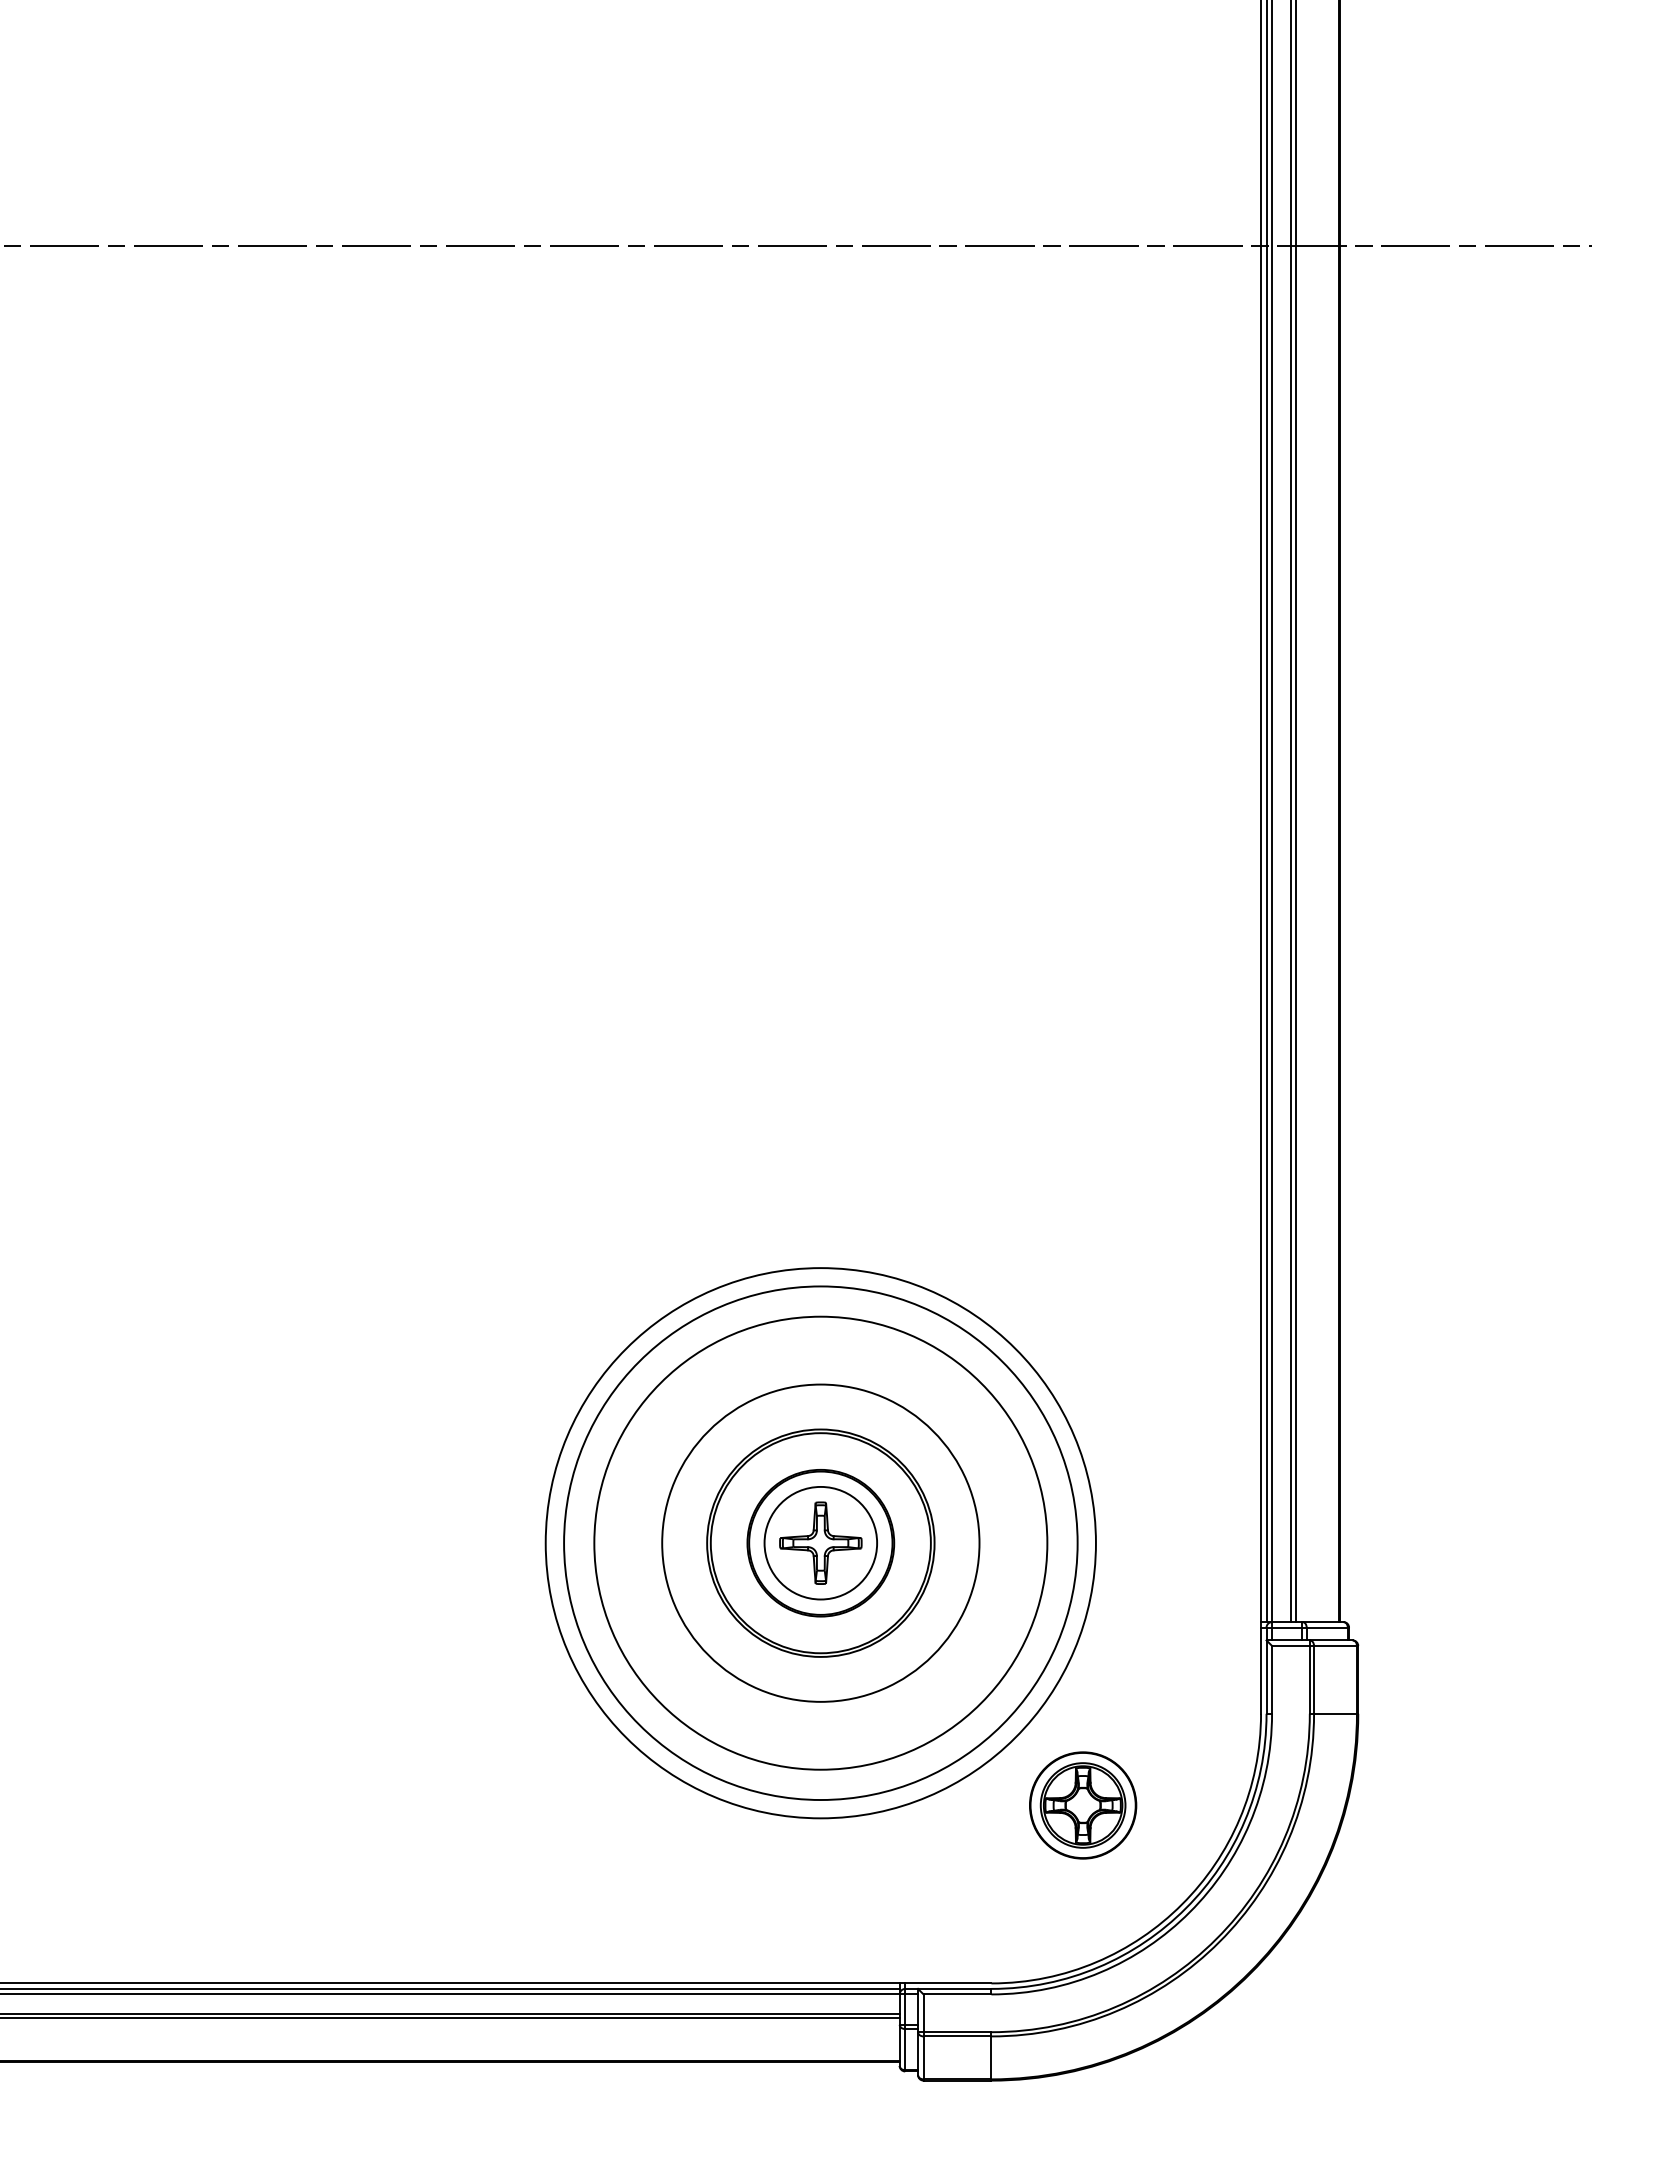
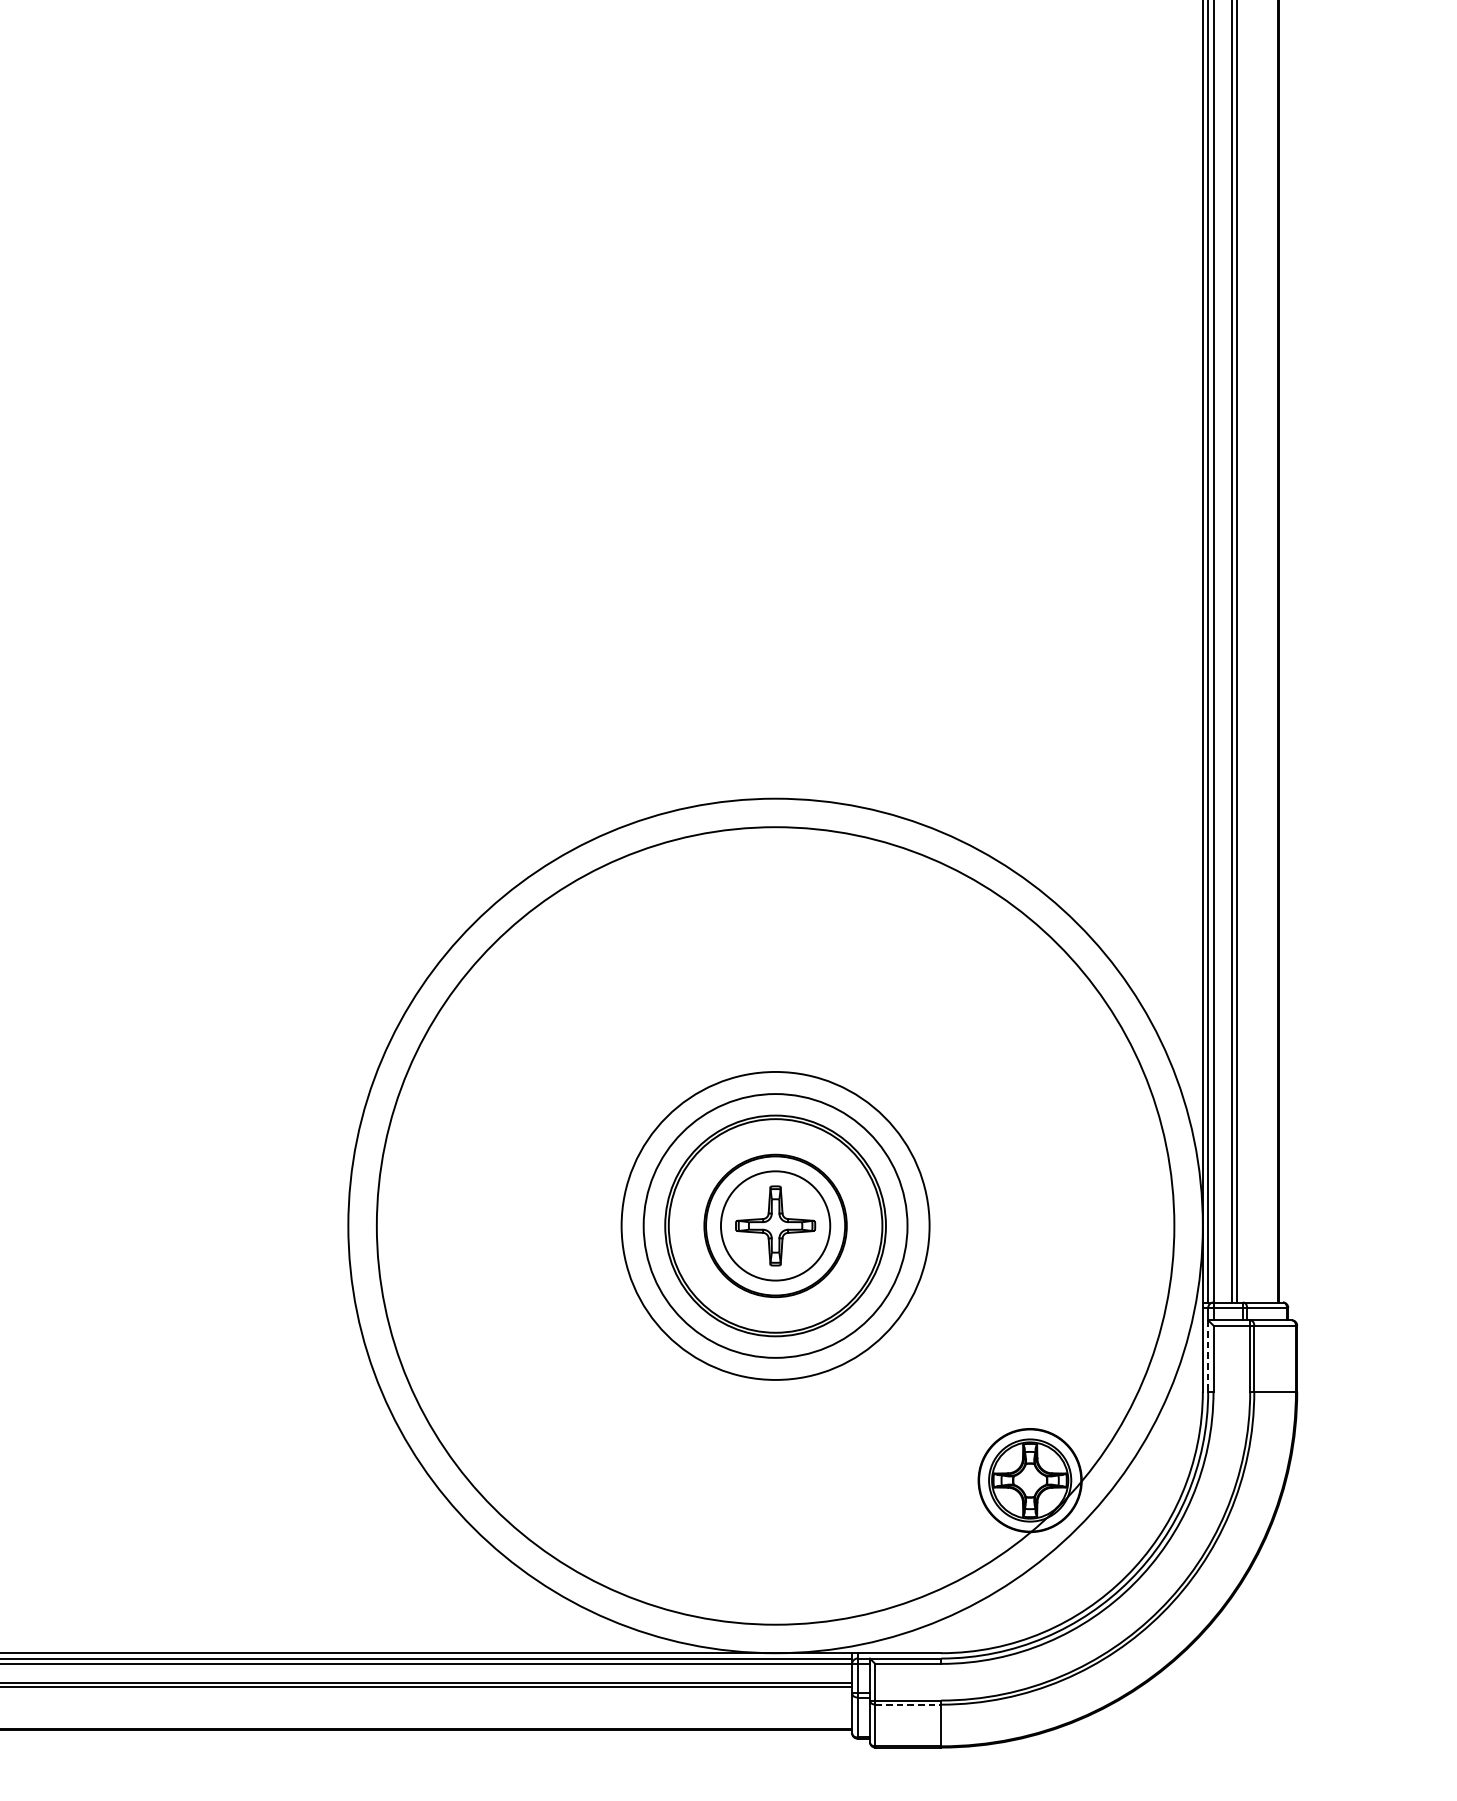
circle: (820, 1542) -> (775, 1225), size x0.6
circle: (820, 1543) -> (775, 1226), size x1.6
circle: (820, 1543) -> (775, 1226), size x1.6
line: (1266, 1677) -> (1208, 1356), solid -> dashed
line: (957, 2036) -> (908, 1704), solid -> dashed

